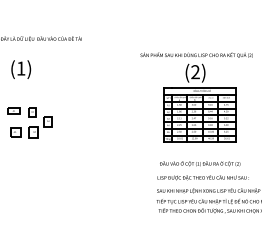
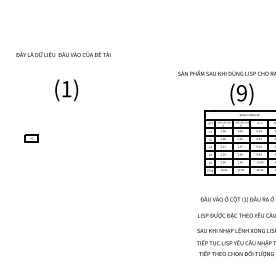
text: (21, 69) -> (67, 90), moved
text: (195, 72) -> (241, 93), (2) -> (9)
part: (31, 122) -> (51, 151), removed

